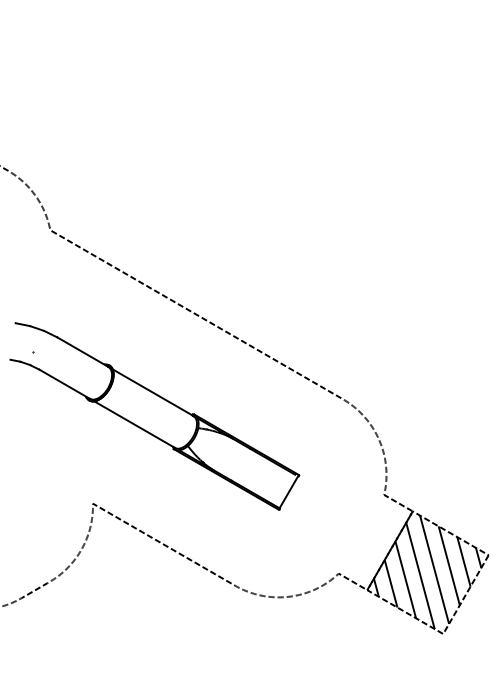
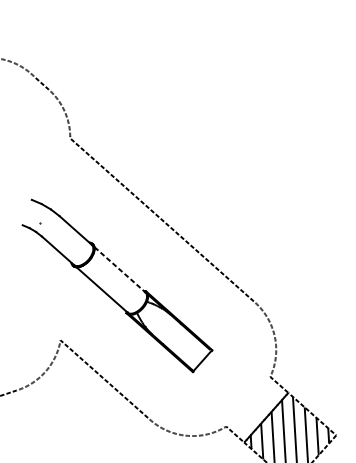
line: (153, 392) -> (120, 269), solid -> dashed

